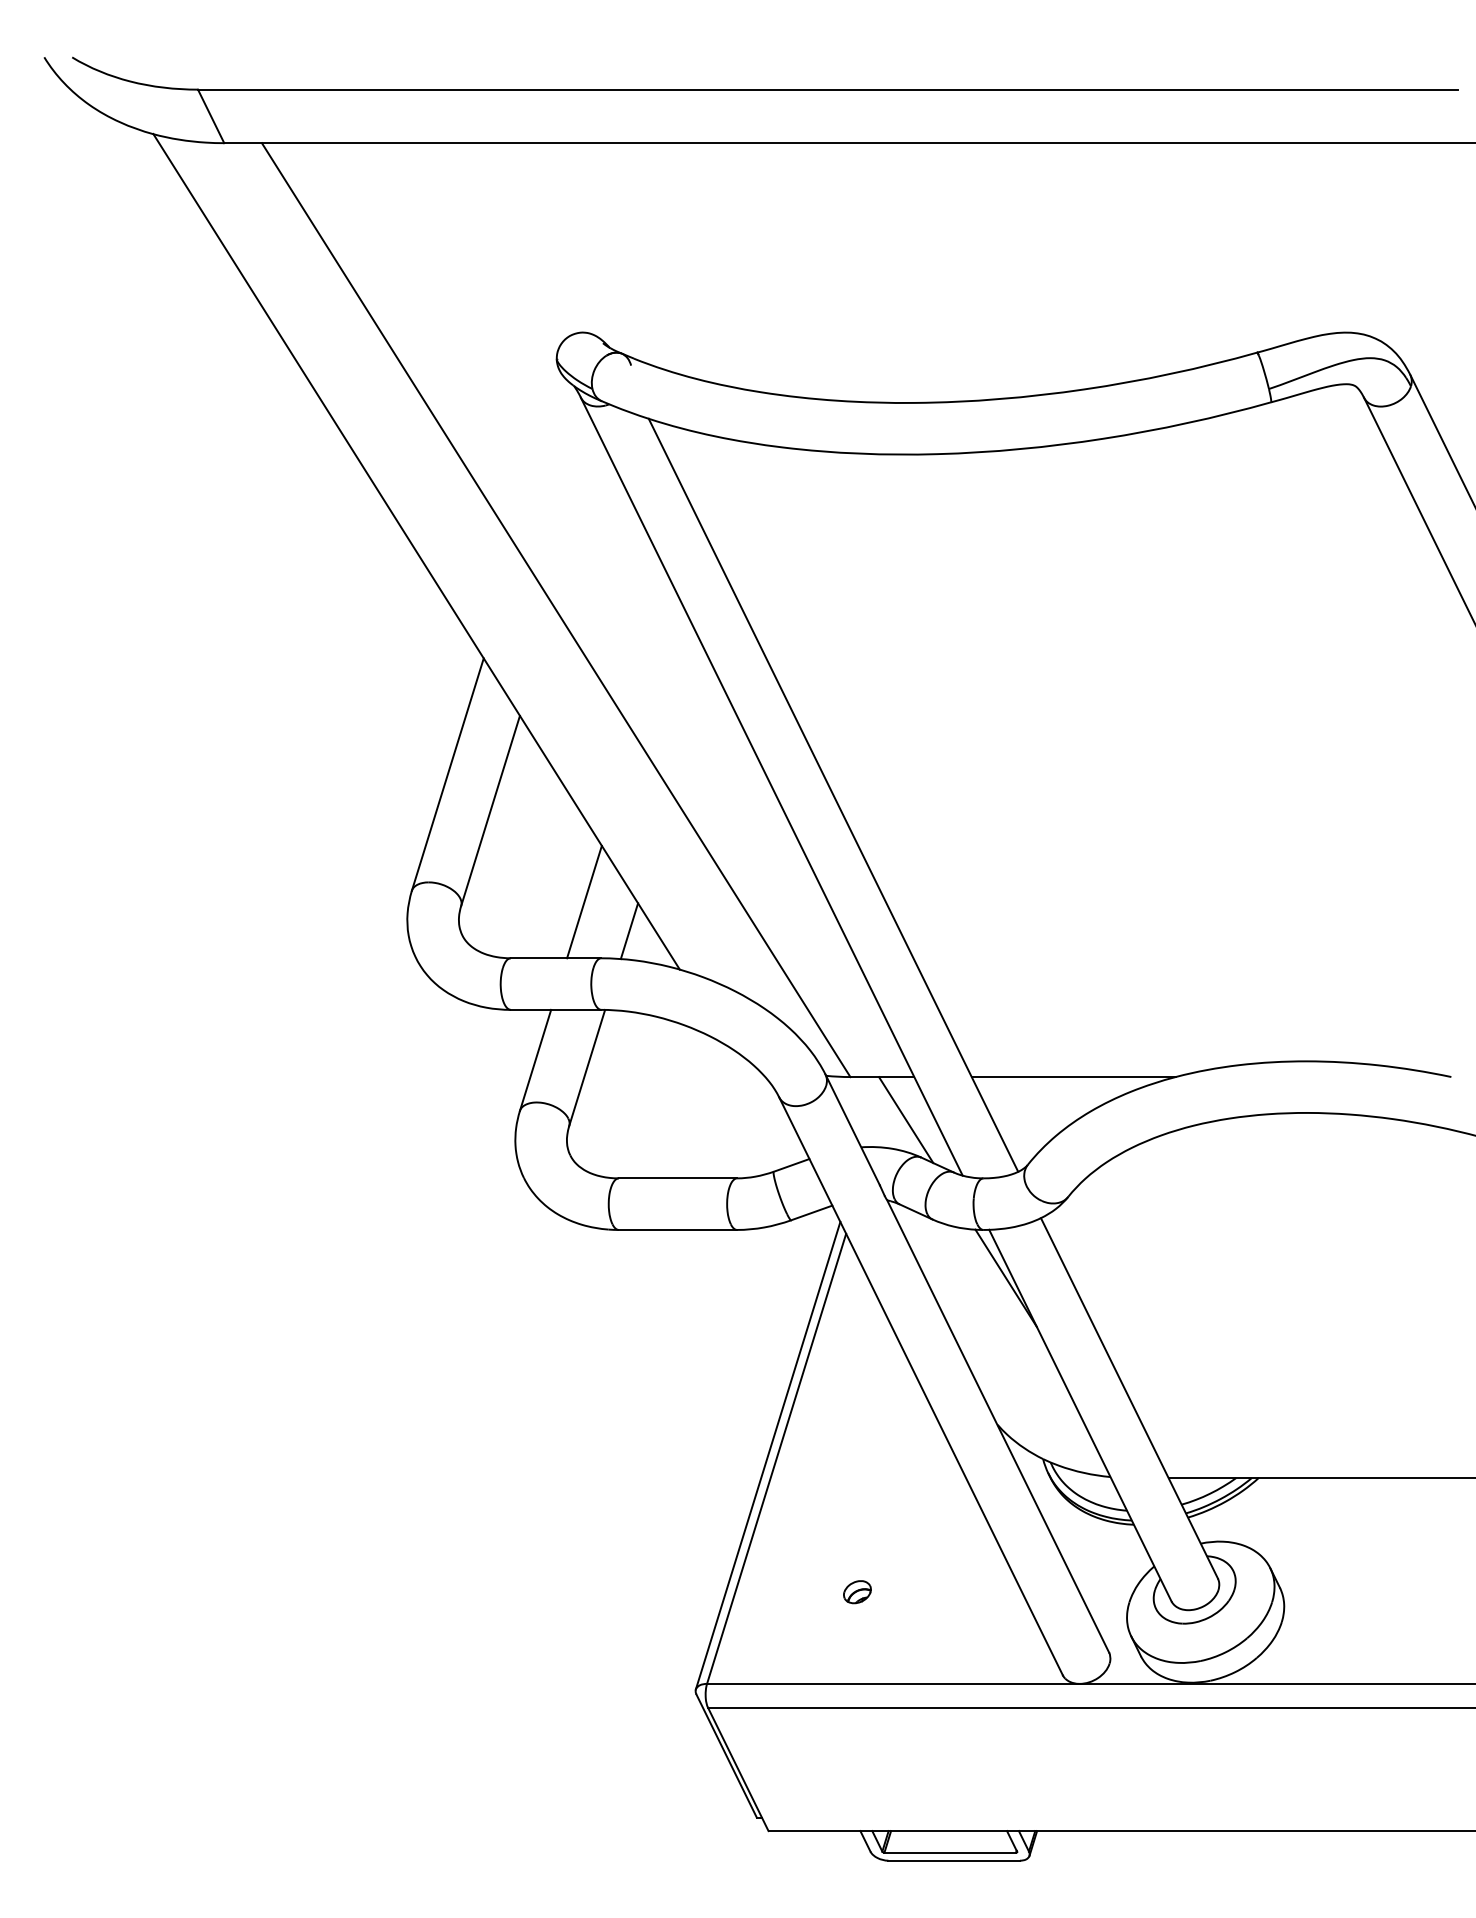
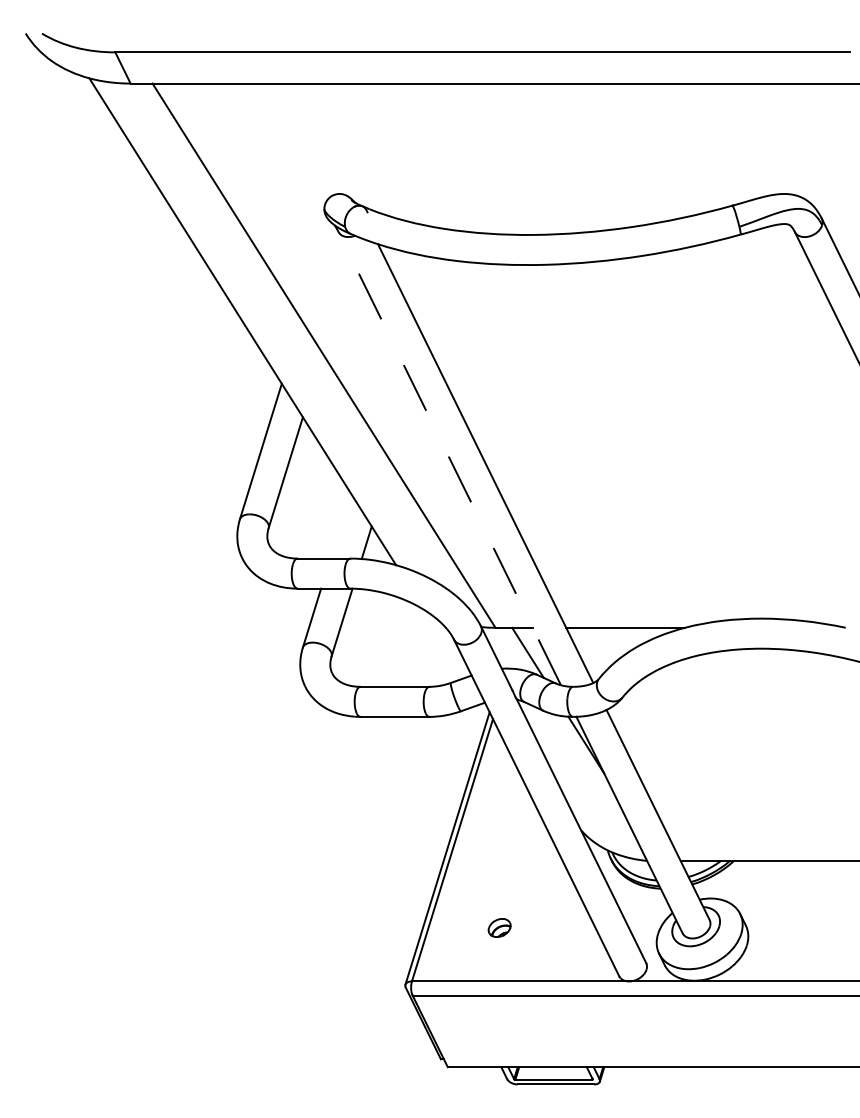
line: (771, 786) -> (449, 458), solid -> dashed
line: (584, 901) -> (340, 525), removed
part: (857, 1591) -> (499, 927), size x1.4

